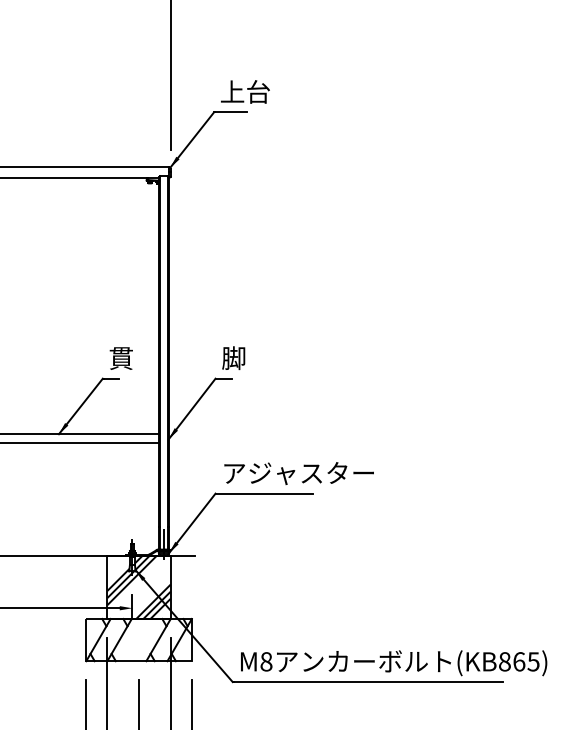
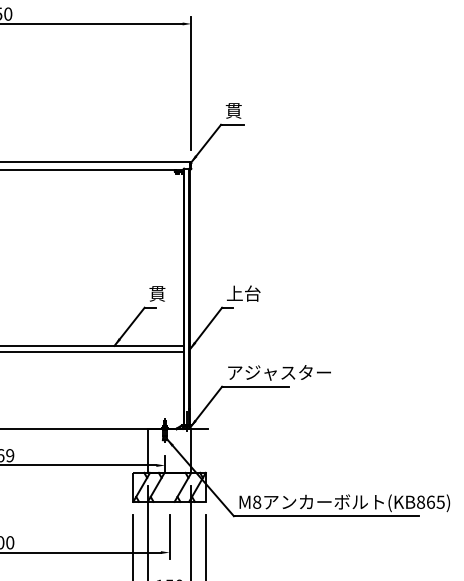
text: (245, 91) -> (242, 110), 上台 -> 貫
text: (246, 357) -> (243, 293), 脚 -> 上台
hatch: (138, 586) -> (169, 450), removed

